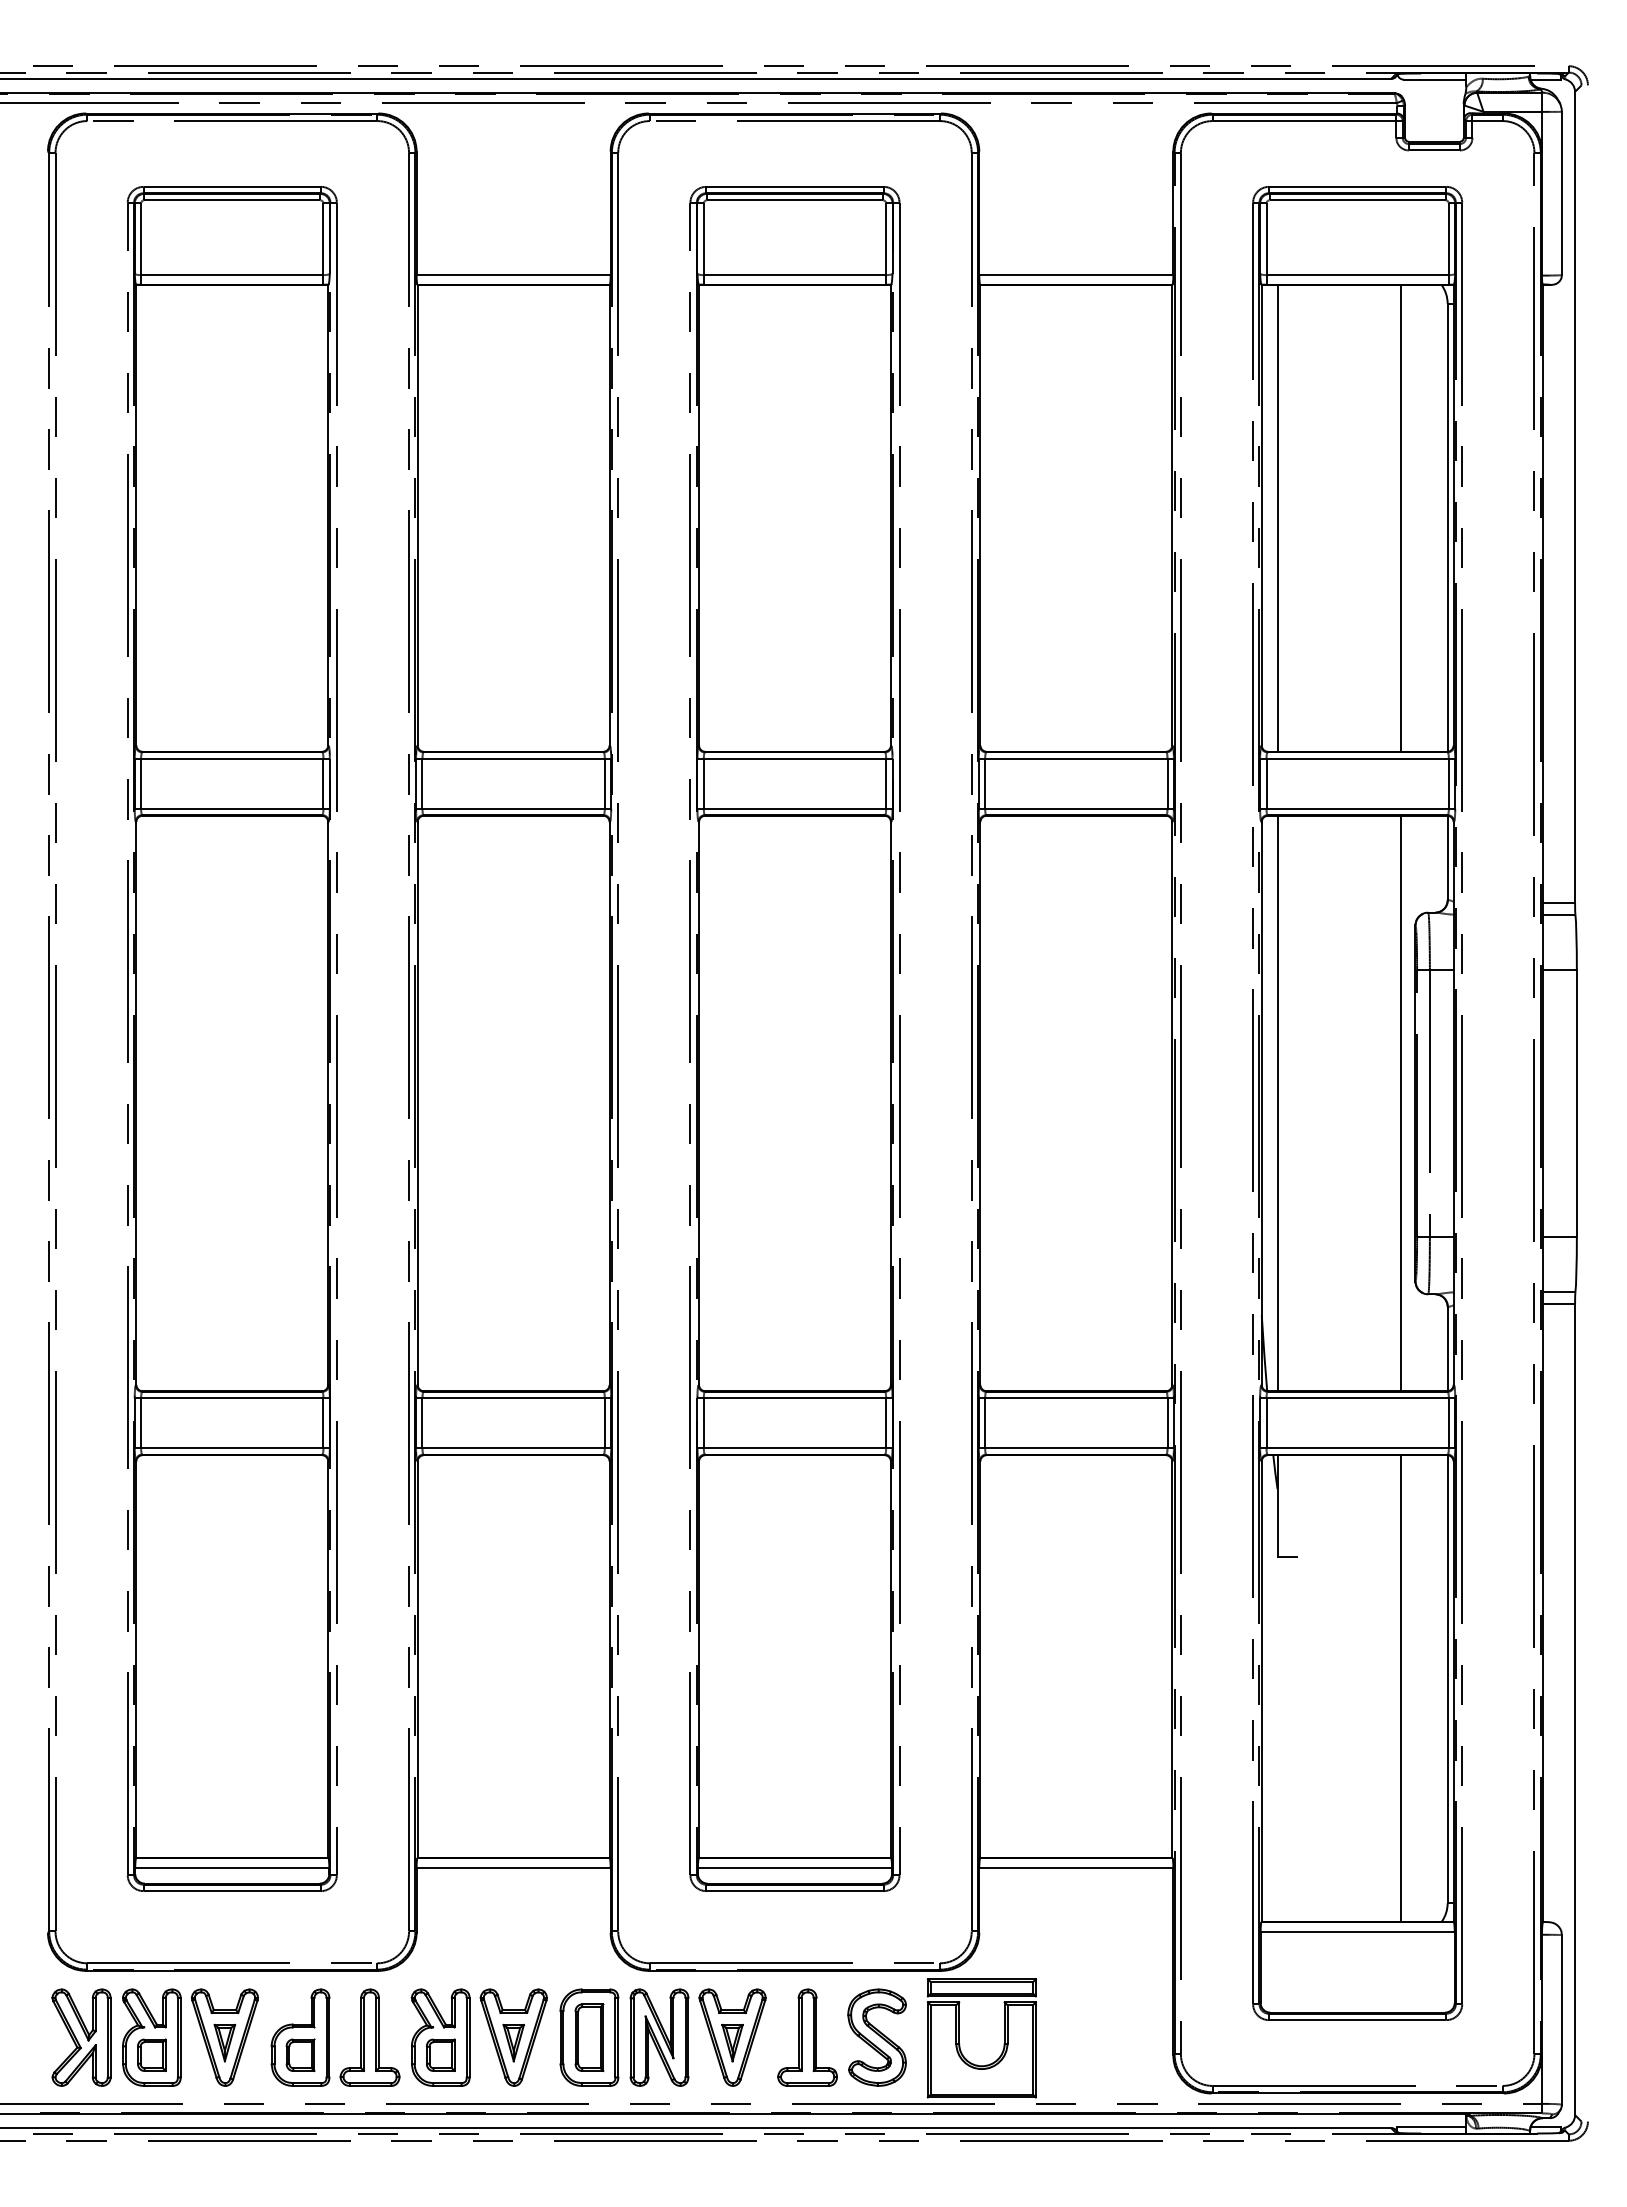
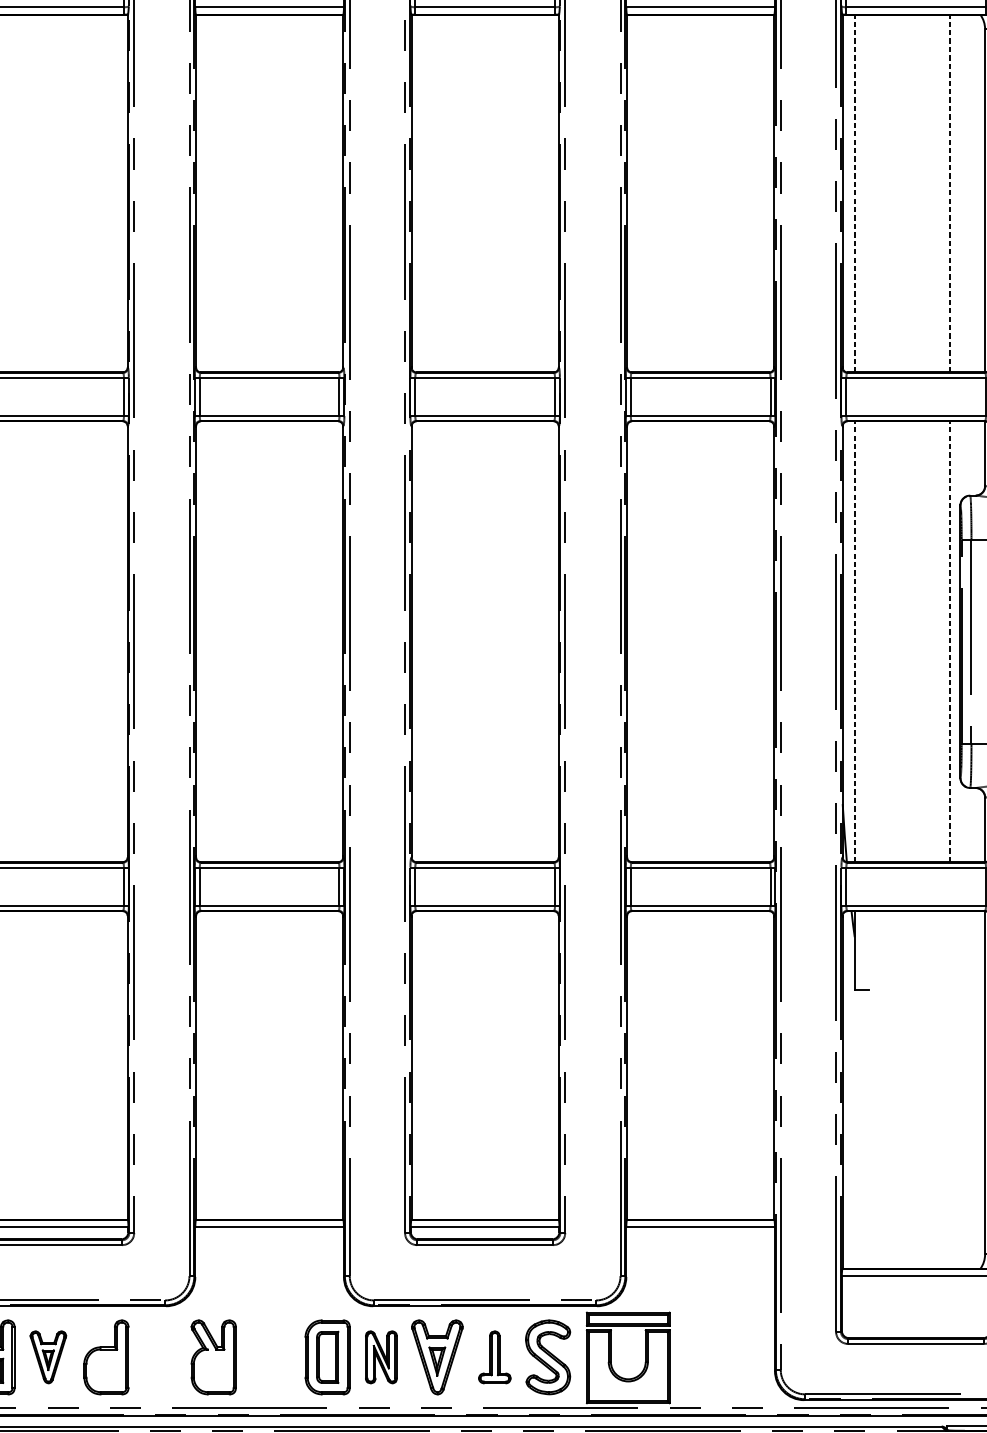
line: (1277, 517) -> (854, 192), solid -> dashed
line: (1401, 517) -> (949, 192), solid -> dashed
line: (1277, 1103) -> (854, 641), solid -> dashed
line: (1401, 1103) -> (949, 641), solid -> dashed
line: (1401, 1688) -> (949, 1089), removed
part: (224, 2037) -> (48, 1357), size x0.7
part: (369, 2037) -> (159, 1357), removed
part: (513, 2037) -> (269, 1357), removed
part: (659, 2037) -> (381, 1357), size x0.7
part: (807, 2037) -> (494, 1357), size x0.7
part: (300, 2055) -> (106, 1371), removed
part: (440, 2055) -> (213, 1371), removed

